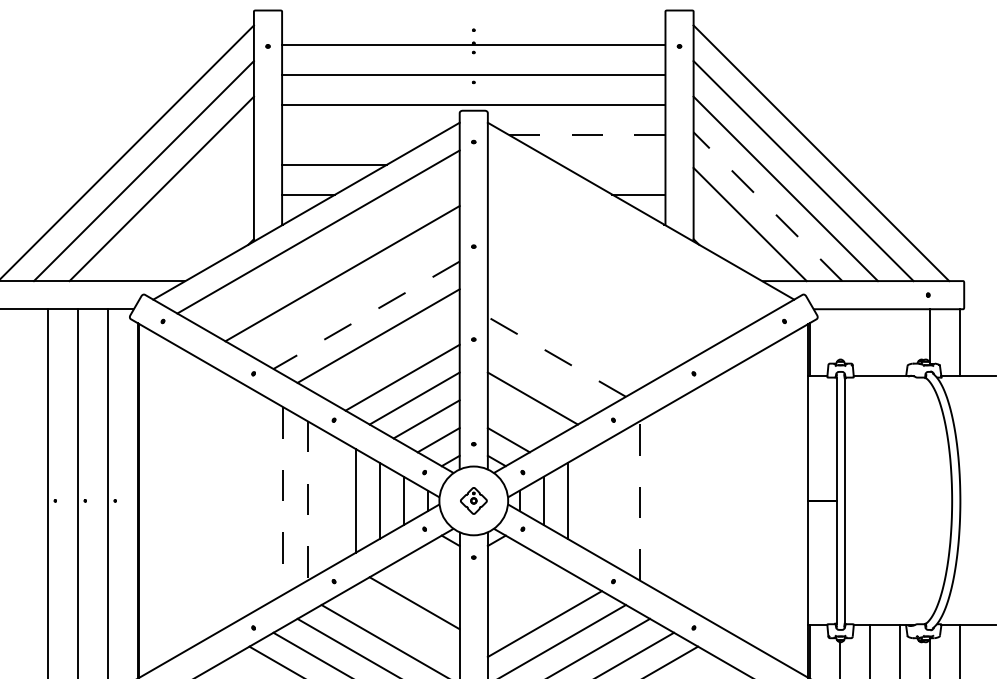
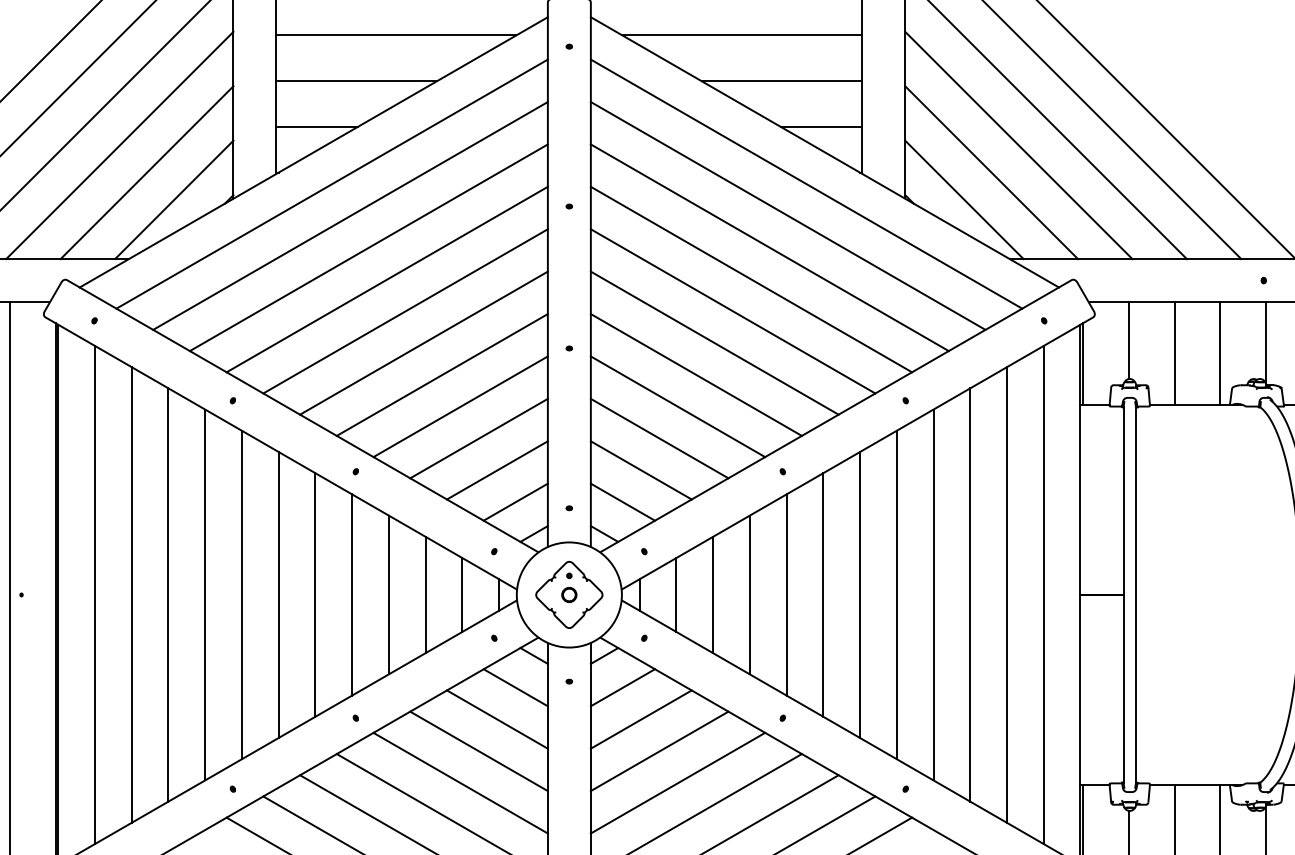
line: (360, 134) -> (396, 35), added
line: (586, 134) -> (741, 35), dashed -> solid
line: (612, 164) -> (781, 80), added
line: (179, 206) -> (119, 145), added
line: (767, 206) -> (1018, 145), dashed -> solid
line: (196, 224) -> (145, 172), added
line: (628, 231) -> (805, 183), added
line: (214, 242) -> (173, 200), added
line: (732, 242) -> (964, 200), added
line: (330, 252) -> (350, 215), added
line: (616, 252) -> (787, 215), added
line: (604, 273) -> (769, 247), added
line: (354, 294) -> (387, 279), added
line: (592, 294) -> (750, 279), added
line: (366, 315) -> (405, 311), dashed -> solid
line: (580, 315) -> (732, 311), added
line: (839, 334) -> (1128, 340), added
line: (568, 335) -> (714, 342), added
line: (869, 342) -> (1173, 352), added
line: (899, 342) -> (1219, 352), added
line: (390, 356) -> (442, 374), added
line: (556, 356) -> (695, 374), dashed -> solid
line: (544, 377) -> (677, 406), added
line: (520, 419) -> (640, 470), added
line: (163, 500) -> (95, 594), added
line: (187, 500) -> (131, 594), added
line: (211, 500) -> (168, 594), added
line: (235, 500) -> (205, 594), added
line: (259, 500) -> (241, 594), added
line: (283, 500) -> (278, 594), dashed -> solid
line: (307, 500) -> (315, 594), dashed -> solid
line: (331, 500) -> (351, 594), added
part: (473, 500) -> (568, 594), size x1.67
line: (591, 500) -> (749, 594), added
line: (616, 500) -> (787, 594), added
line: (640, 500) -> (824, 594), dashed -> solid
line: (664, 500) -> (860, 594), added
line: (688, 500) -> (897, 594), added
line: (712, 500) -> (934, 594), added
line: (736, 500) -> (970, 594), added
line: (760, 500) -> (1007, 594), added
line: (784, 500) -> (1044, 594), added
line: (438, 561) -> (515, 687), added
line: (508, 561) -> (622, 687), added
line: (426, 582) -> (497, 719), added
line: (520, 582) -> (640, 719), added
line: (532, 603) -> (659, 751), added
line: (402, 624) -> (460, 783), added

